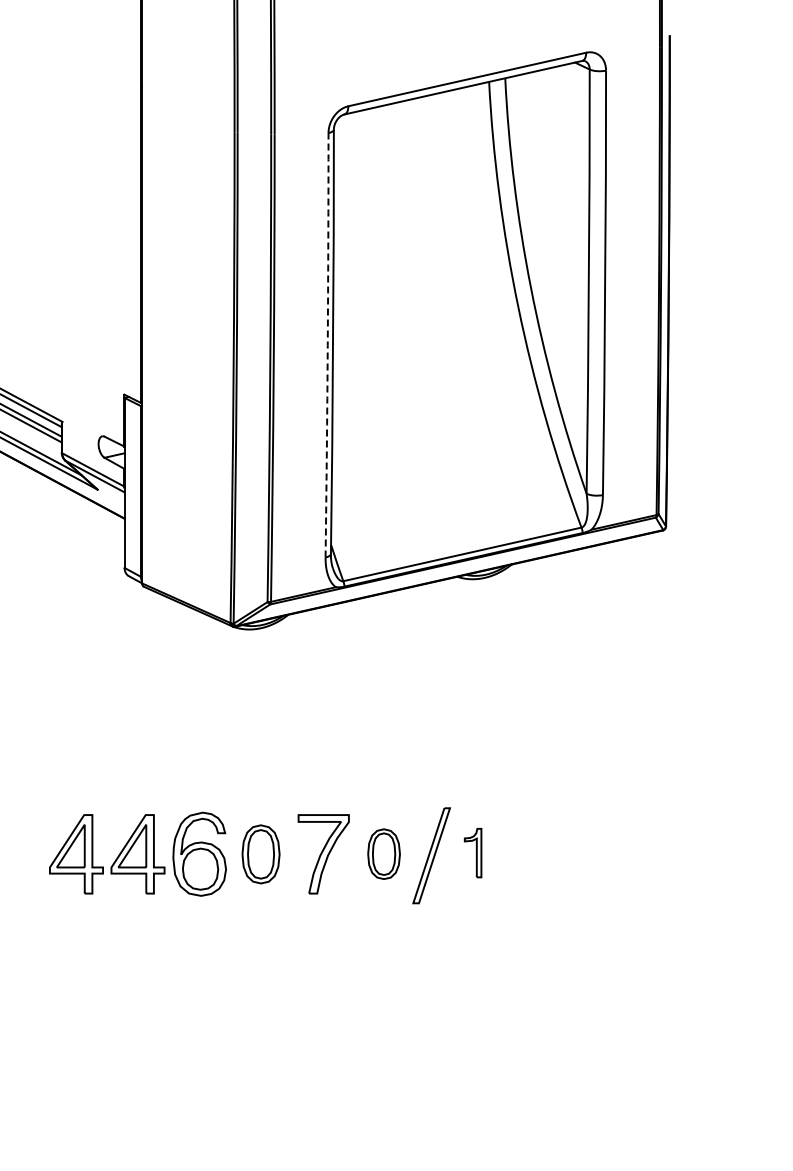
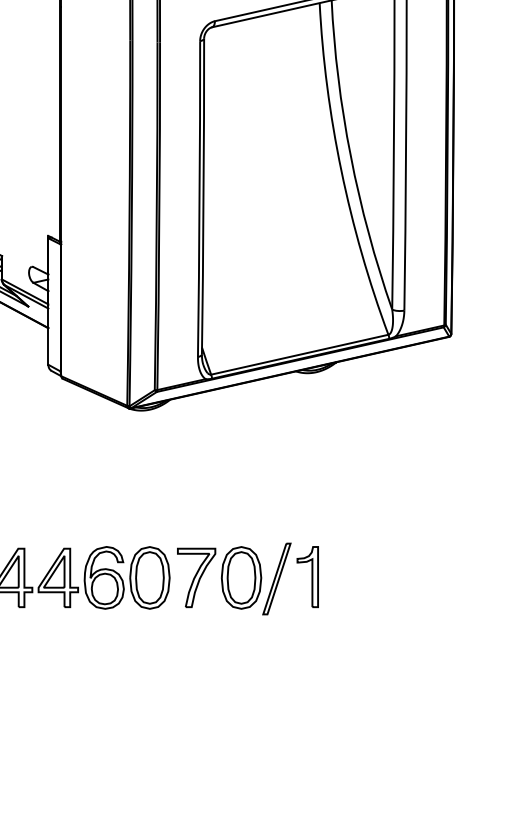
arc: (327, 345) -> (199, 199), dashed -> solid
part: (472, 852) -> (307, 576), size x1.67
part: (383, 853) -> (241, 577), size x1.67
part: (260, 854) -> (149, 578), size x1.43

